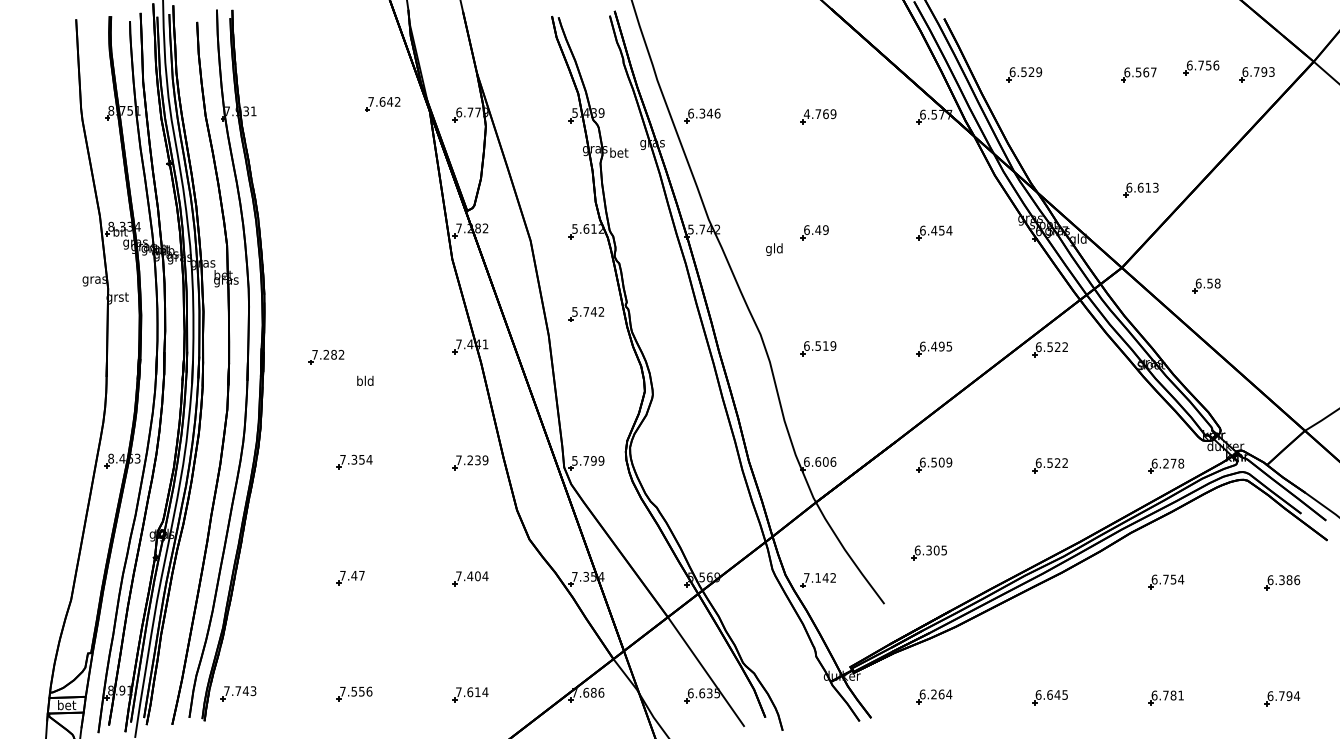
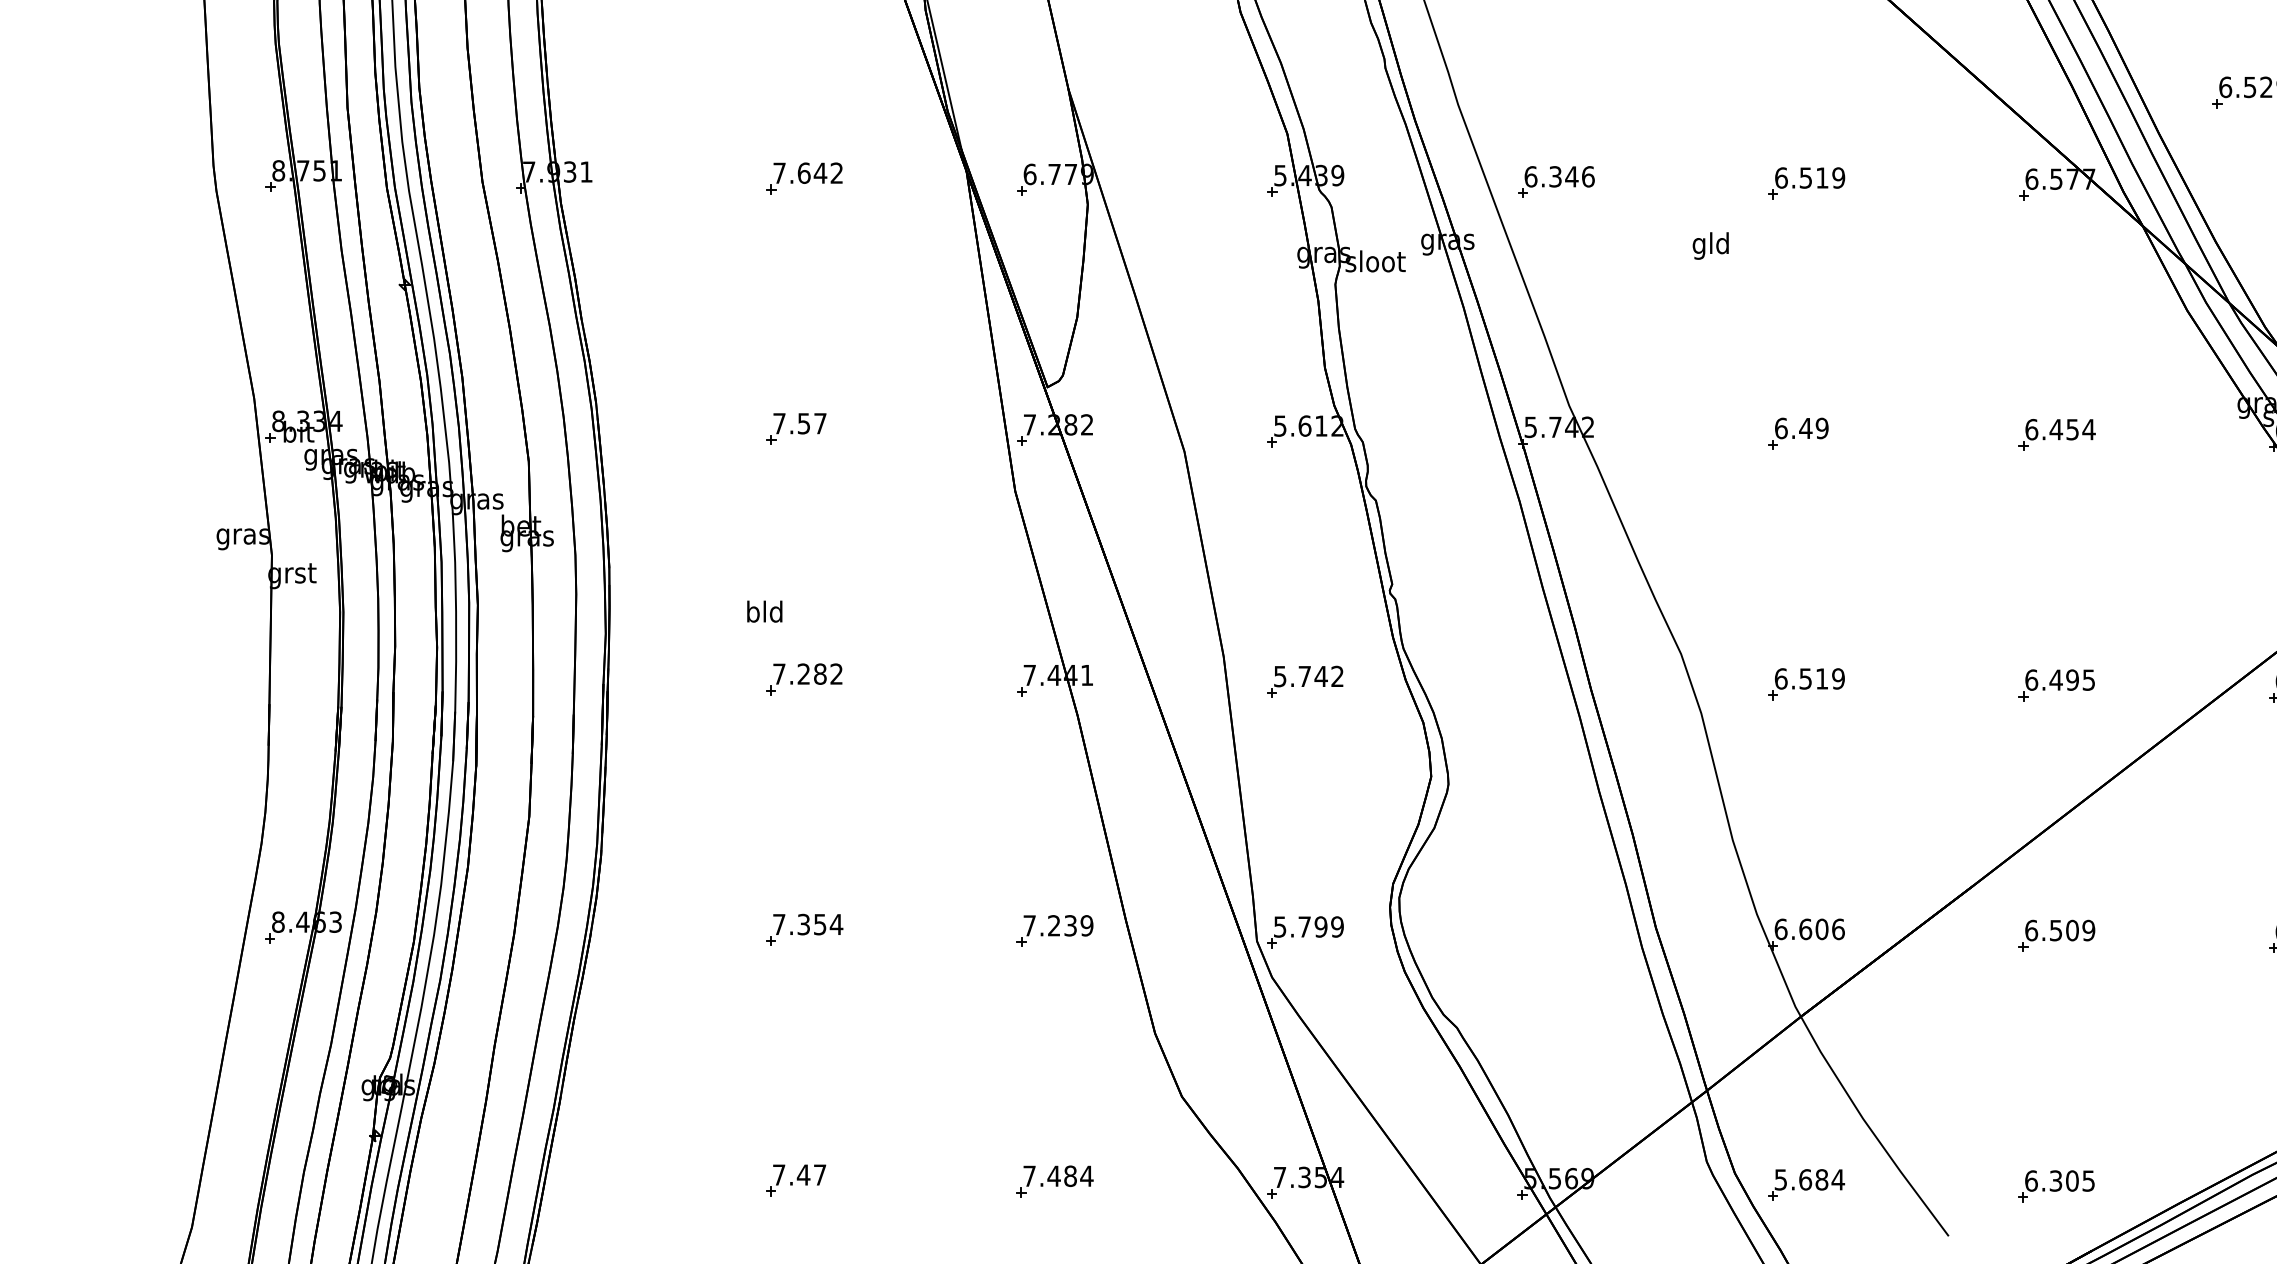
part: (382, 104) -> (804, 178), moved
text: (815, 114) -> (1799, 178), 4.769 -> 6.519
text: (618, 152) -> (1374, 260), bet -> sloot
part: (350, 230) -> (795, 429), added
text: (774, 249) -> (1711, 245), moved
part: (586, 314) -> (1305, 682), moved
part: (326, 357) -> (804, 679), moved
text: (365, 380) -> (765, 610), moved
part: (928, 552) -> (2054, 1185), moved
text: (477, 575) -> (1069, 1174), 7.404 -> 7.484
text: (820, 577) -> (1810, 1178), 7.142 -> 5.684

